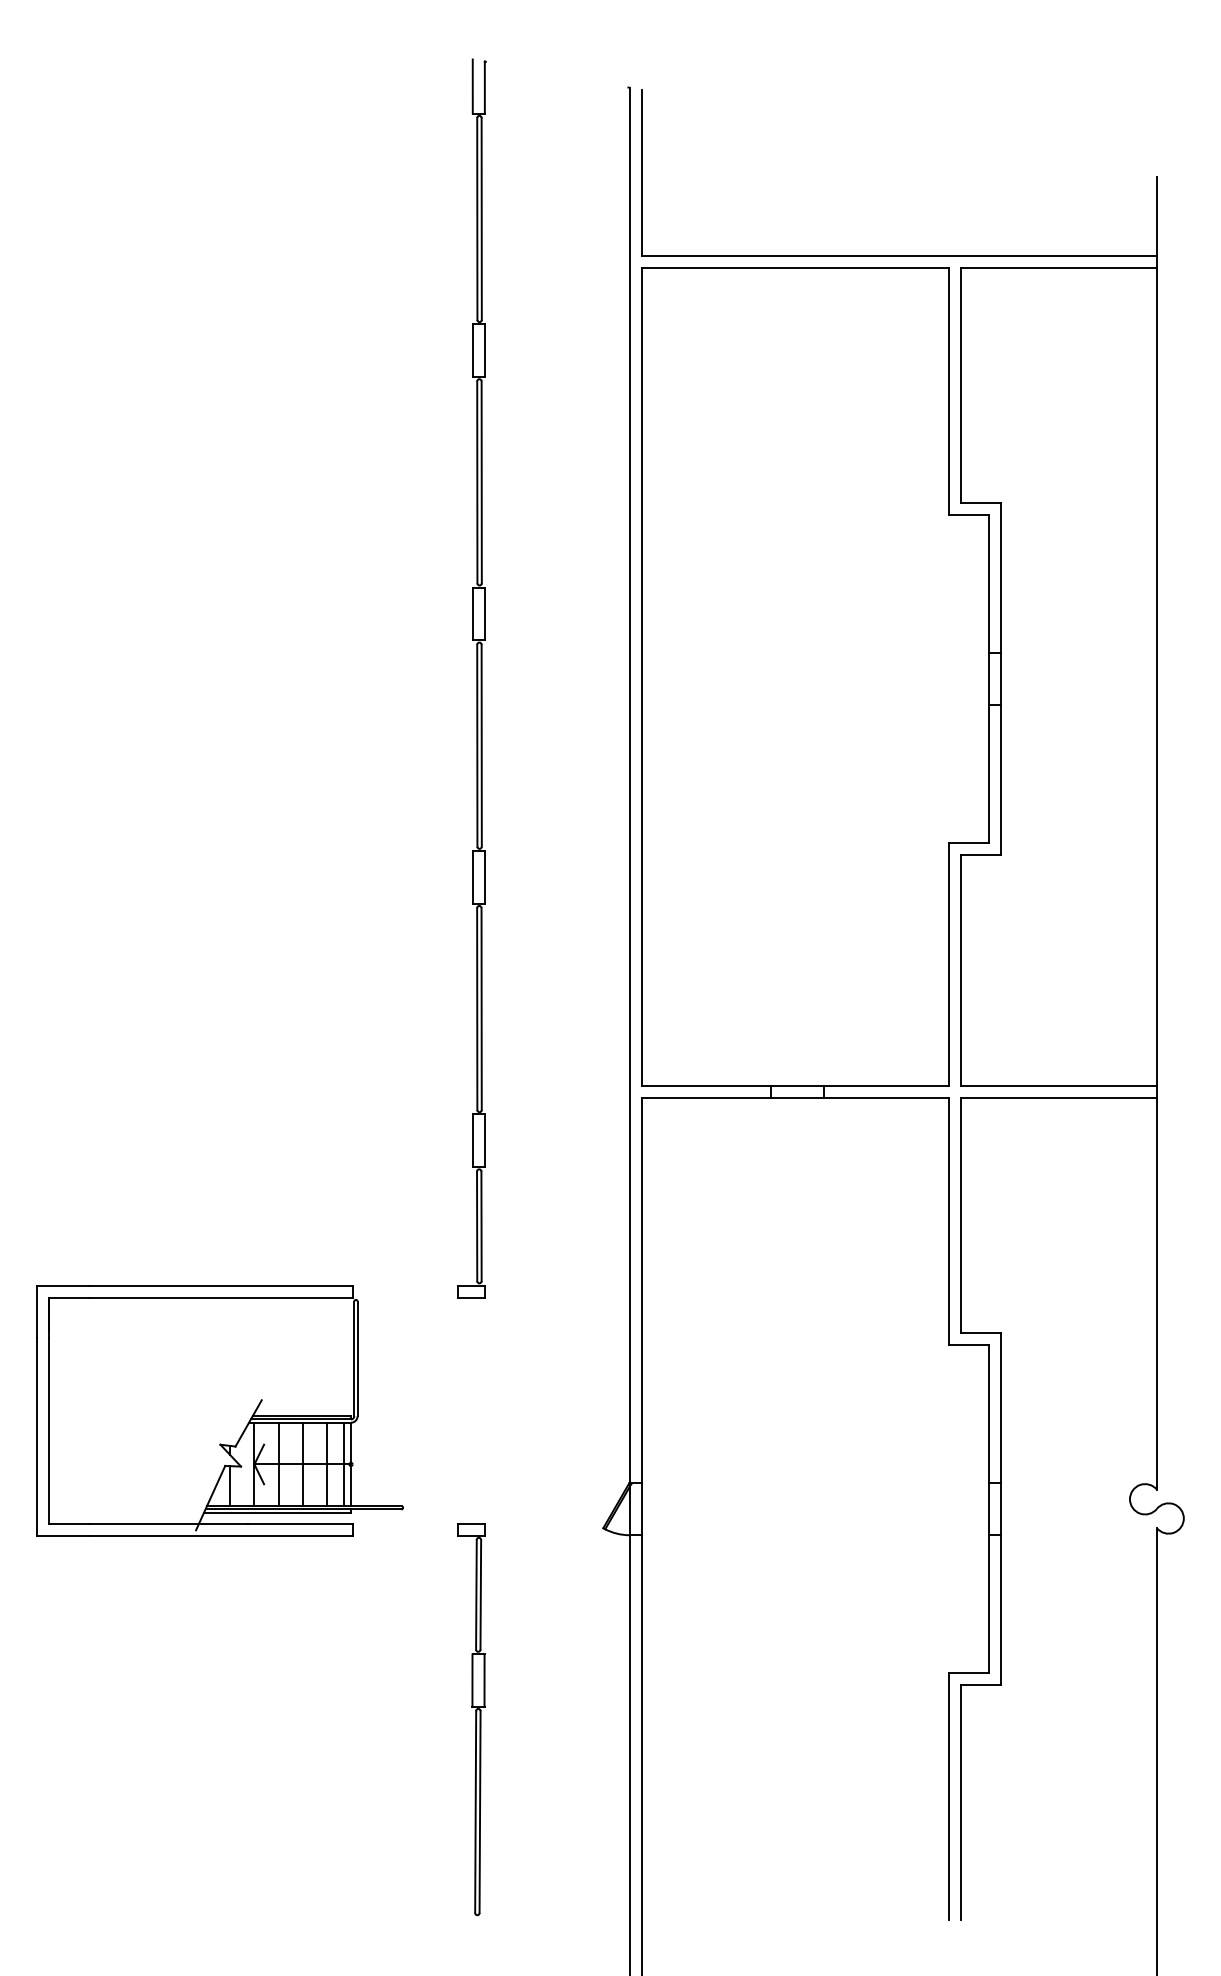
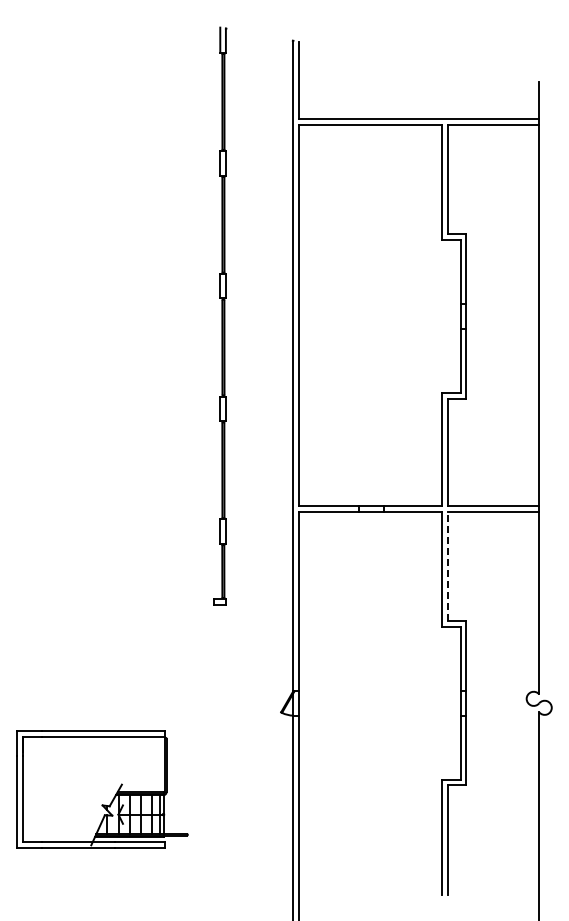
line: (960, 1215) -> (447, 566), solid -> dashed
part: (220, 1410) -> (102, 789), moved
part: (471, 1719) -> (219, 801), removed

